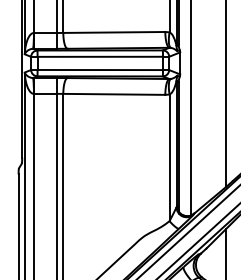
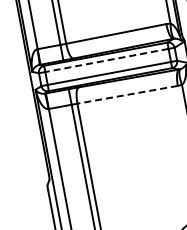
line: (100, 56) -> (107, 60), solid -> dashed
line: (114, 94) -> (127, 94), solid -> dashed

